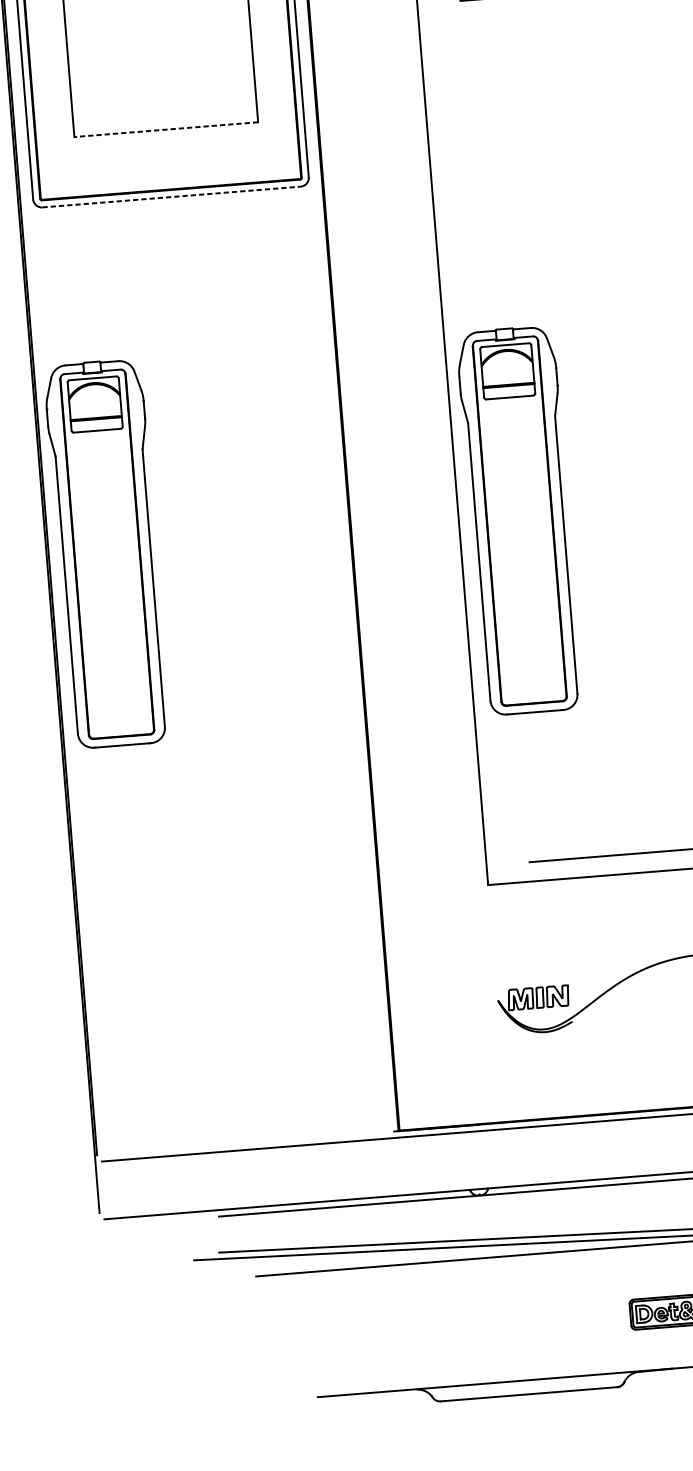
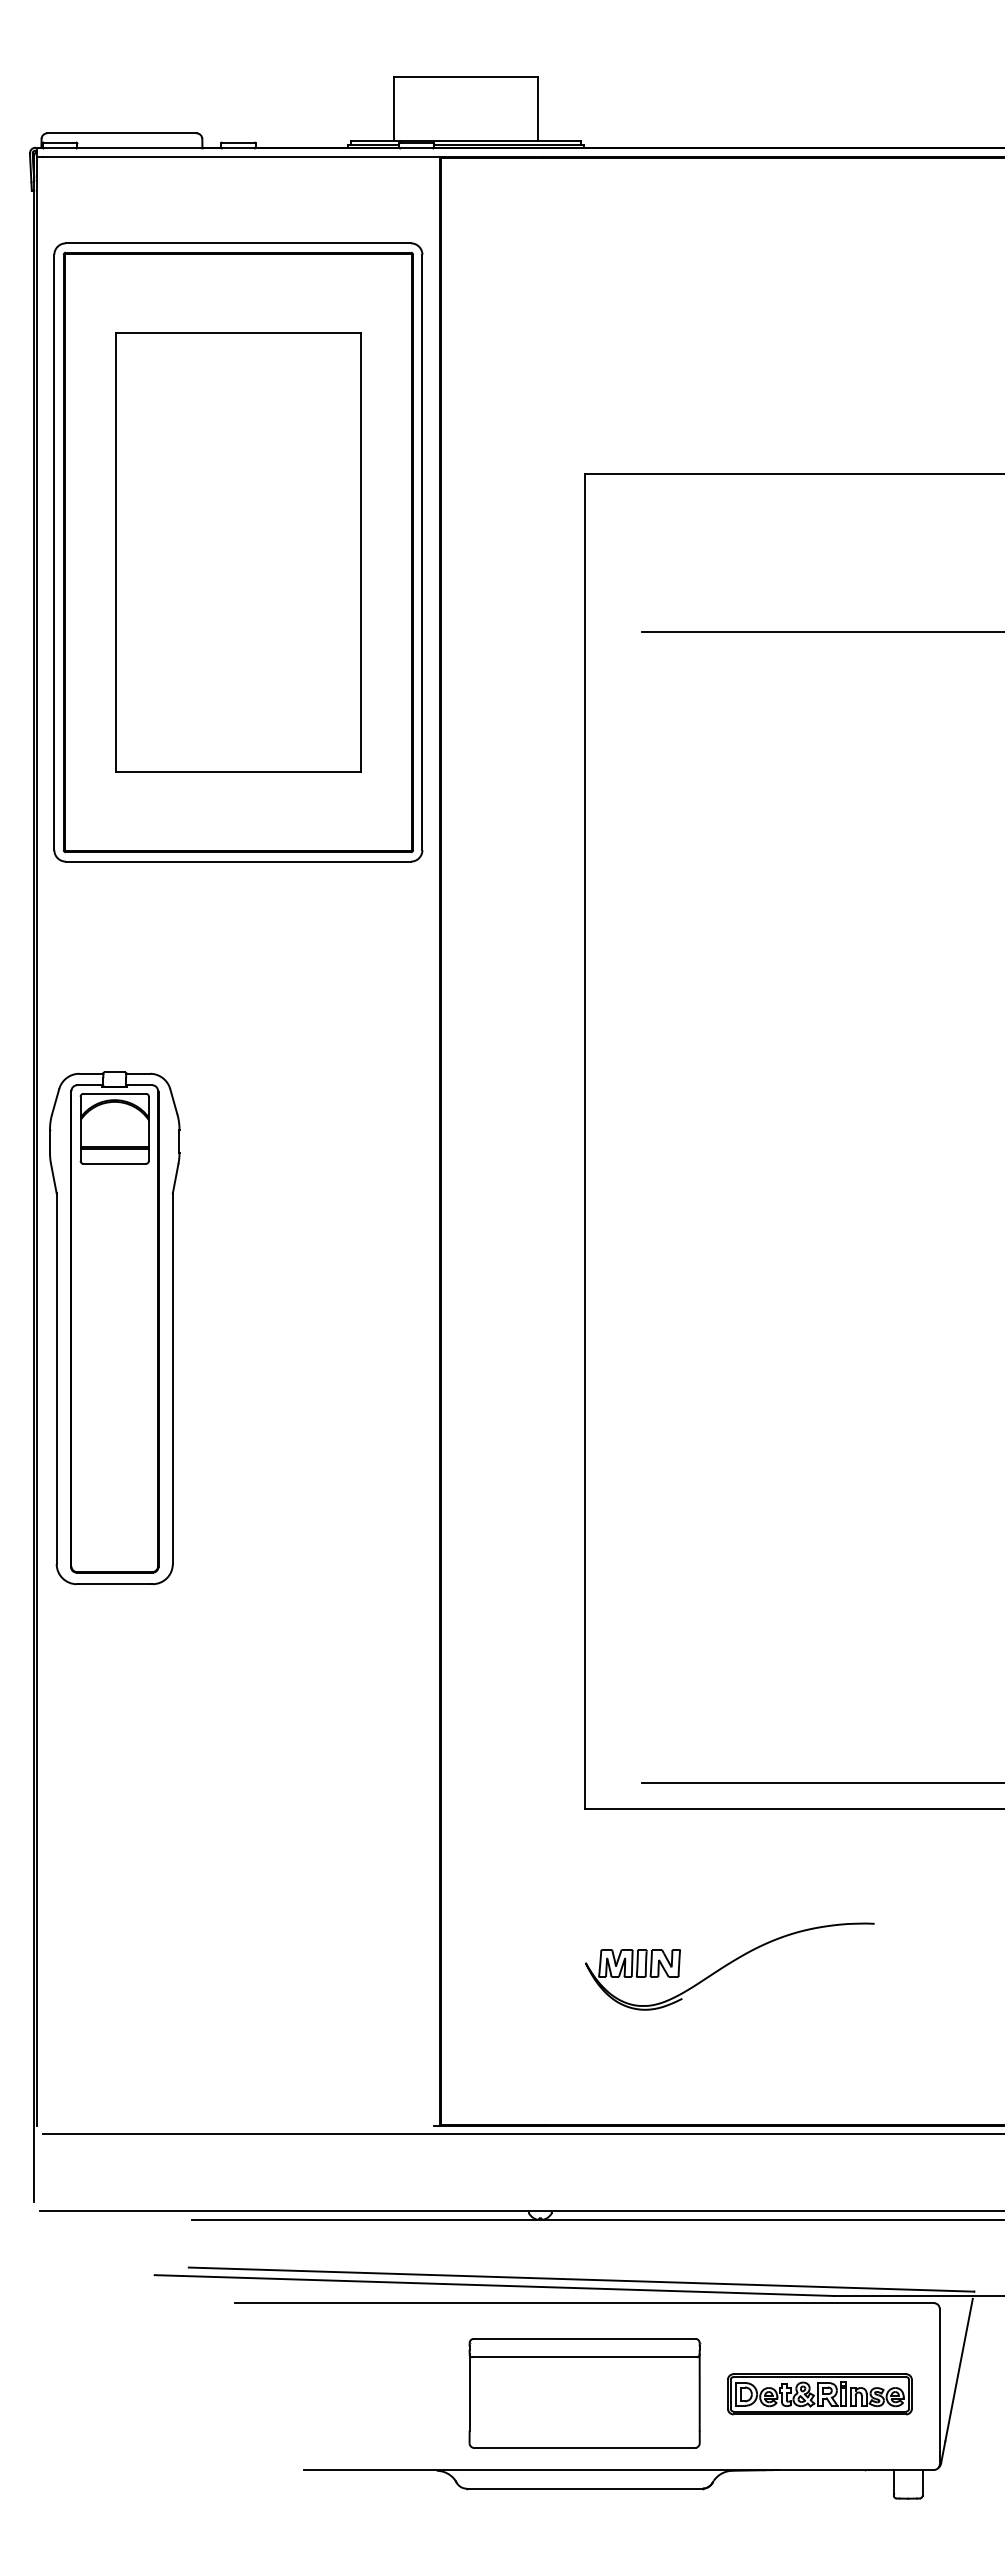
line: (166, 129) -> (238, 771), dashed -> solid
line: (171, 196) -> (238, 861), dashed -> solid
part: (519, 520) -> (665, 1328), removed
part: (523, 1323) -> (584, 2393), added

